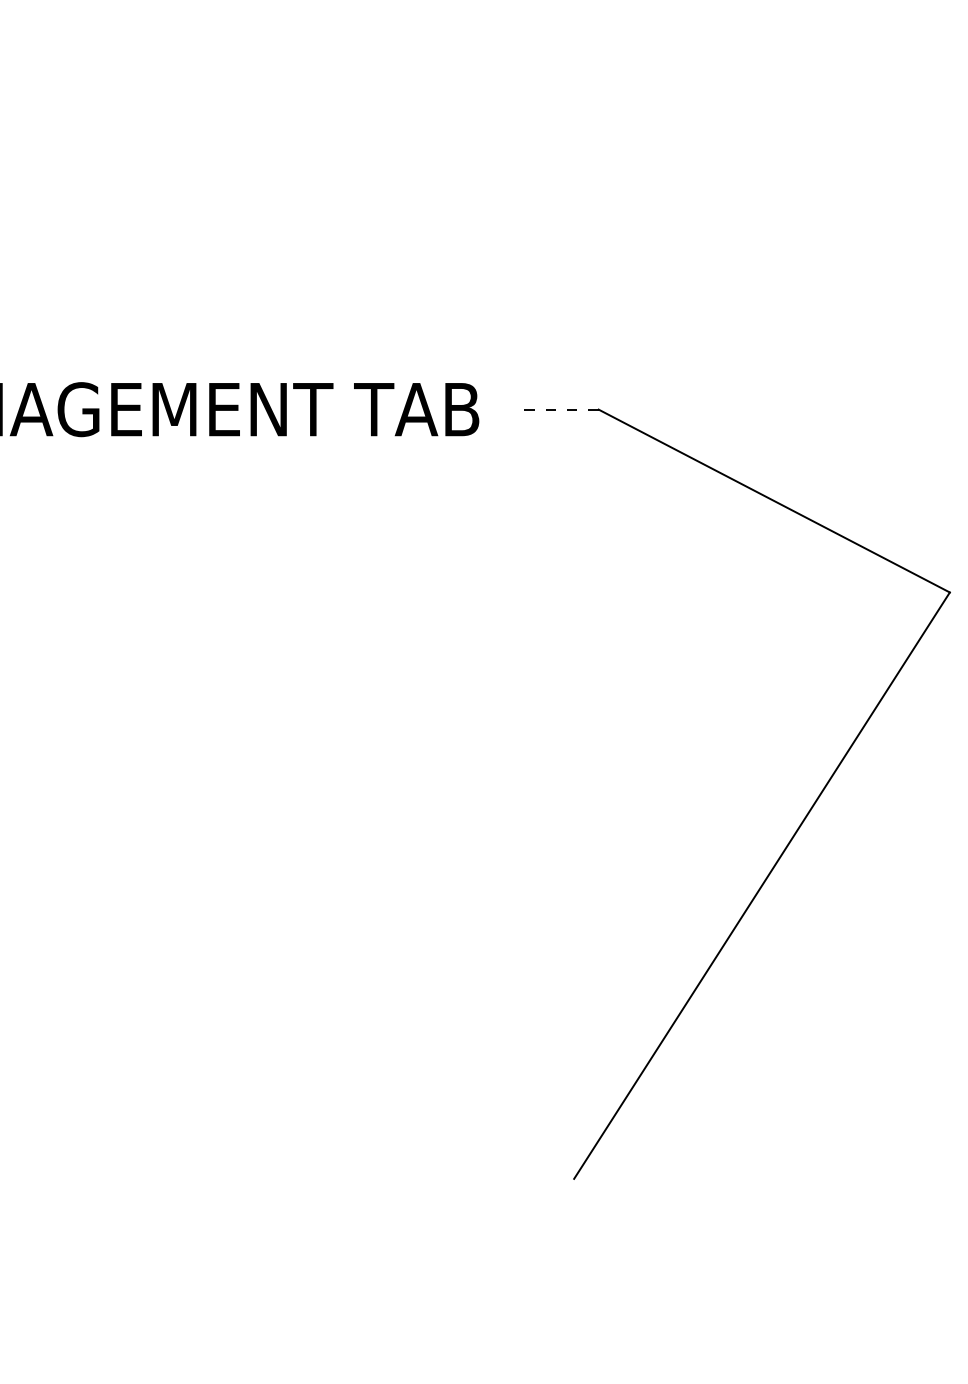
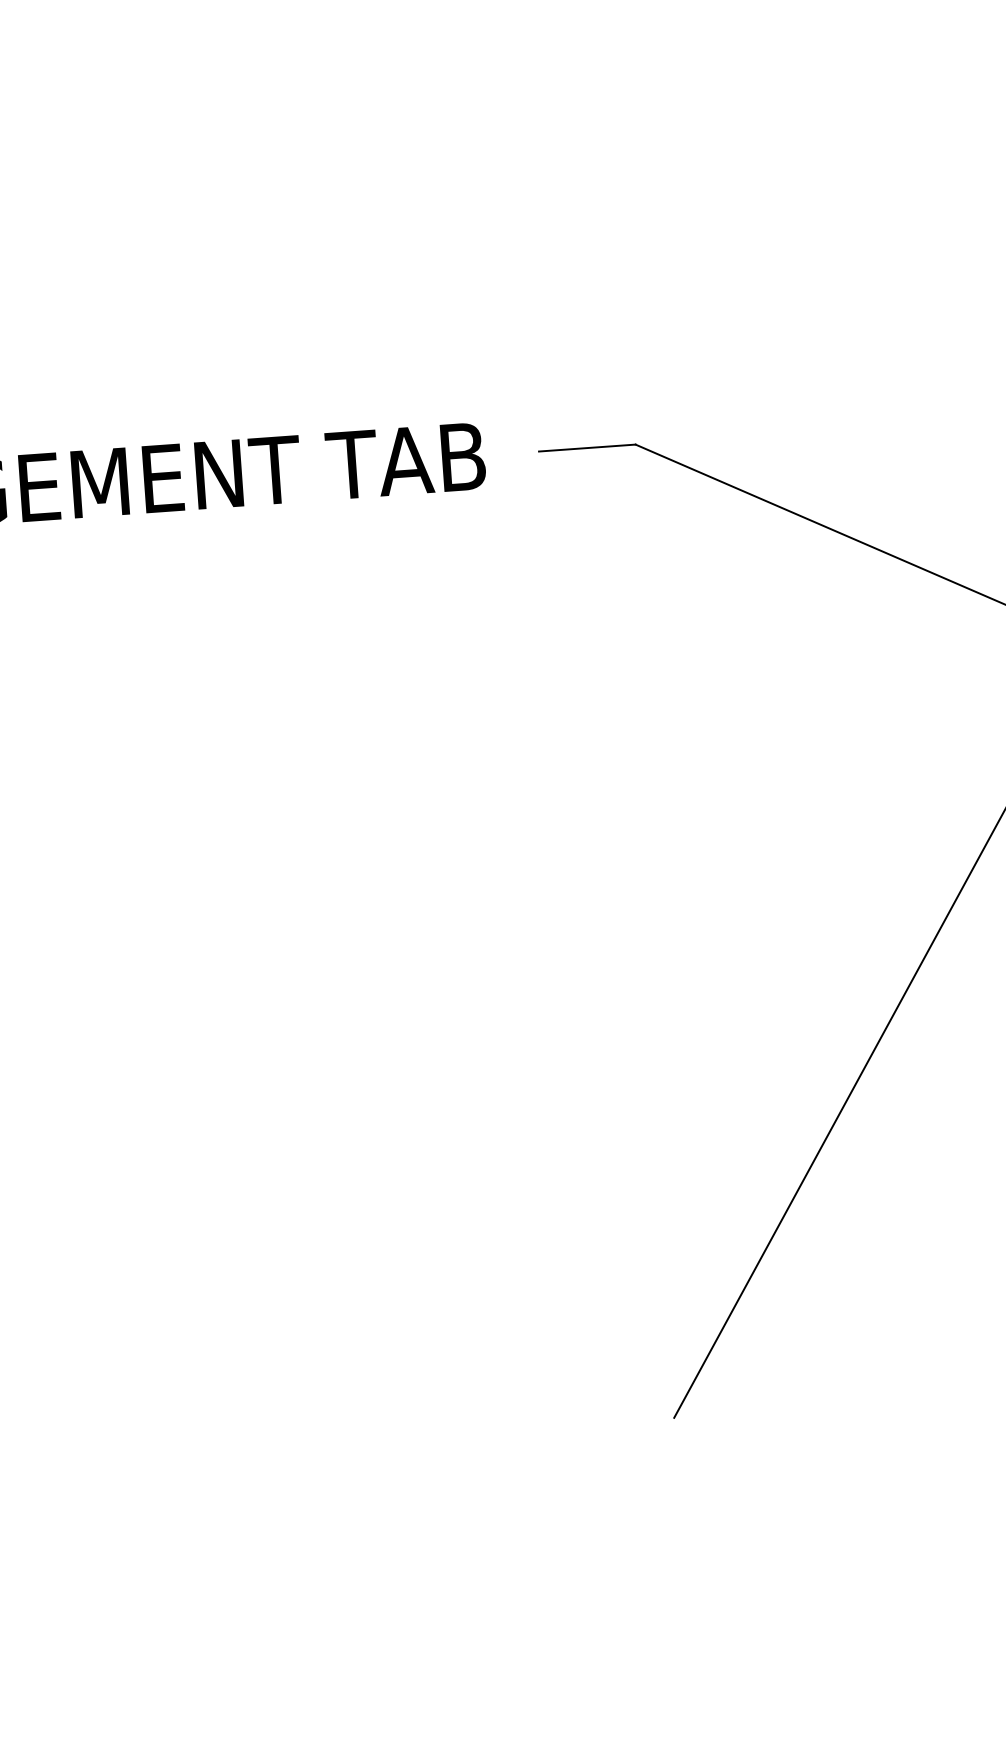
line: (559, 409) -> (586, 447), dashed -> solid

